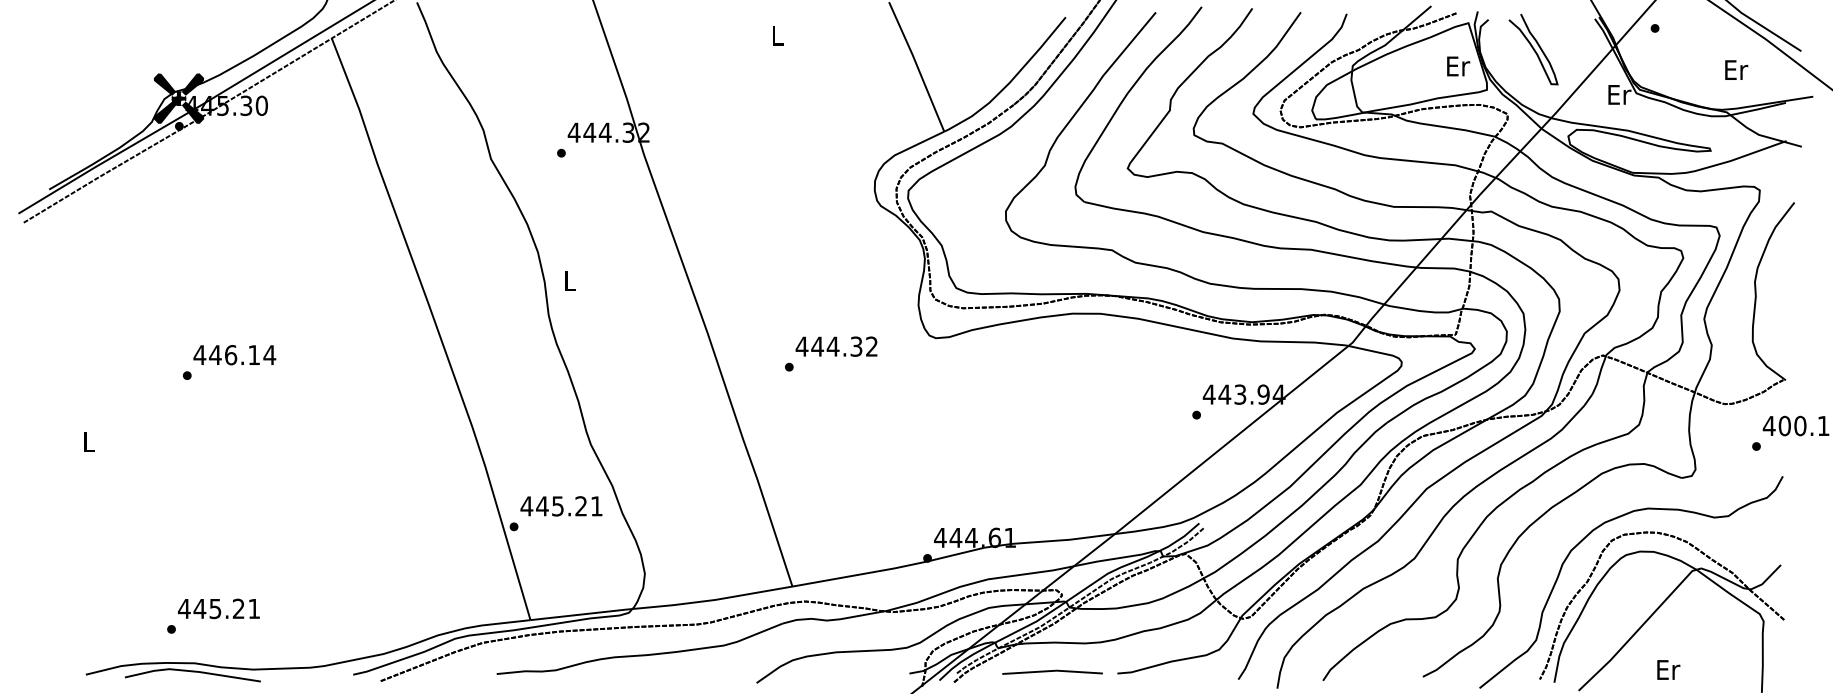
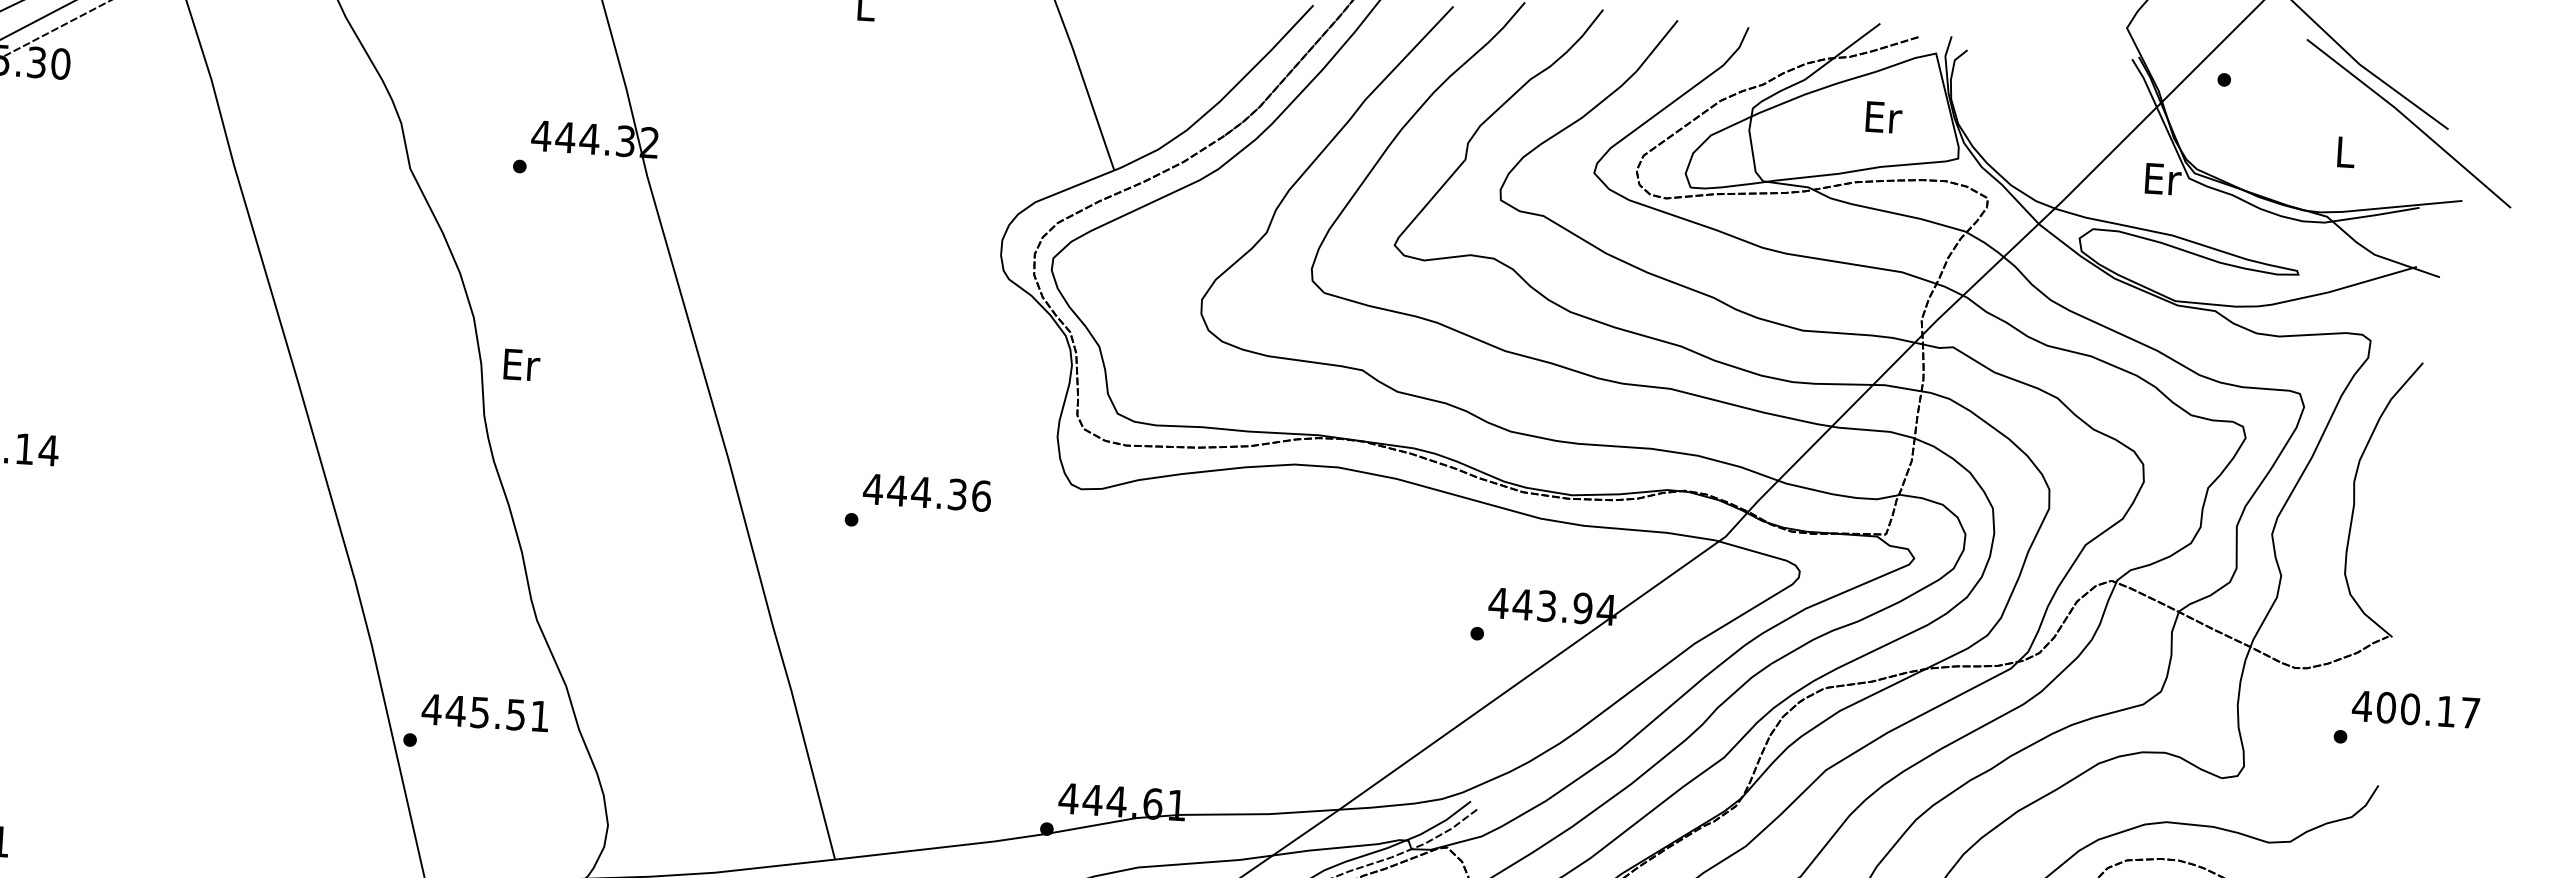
curve: (1533, 49) -> (2034, 100), removed
text: (1458, 66) -> (1883, 117), moved
text: (1736, 69) -> (2346, 151), Er -> L
text: (570, 280) -> (521, 364), L -> Er
text: (872, 346) -> (982, 495), 444.32 -> 444.36
text: (580, 506) -> (514, 715), 445.21 -> 445.51

